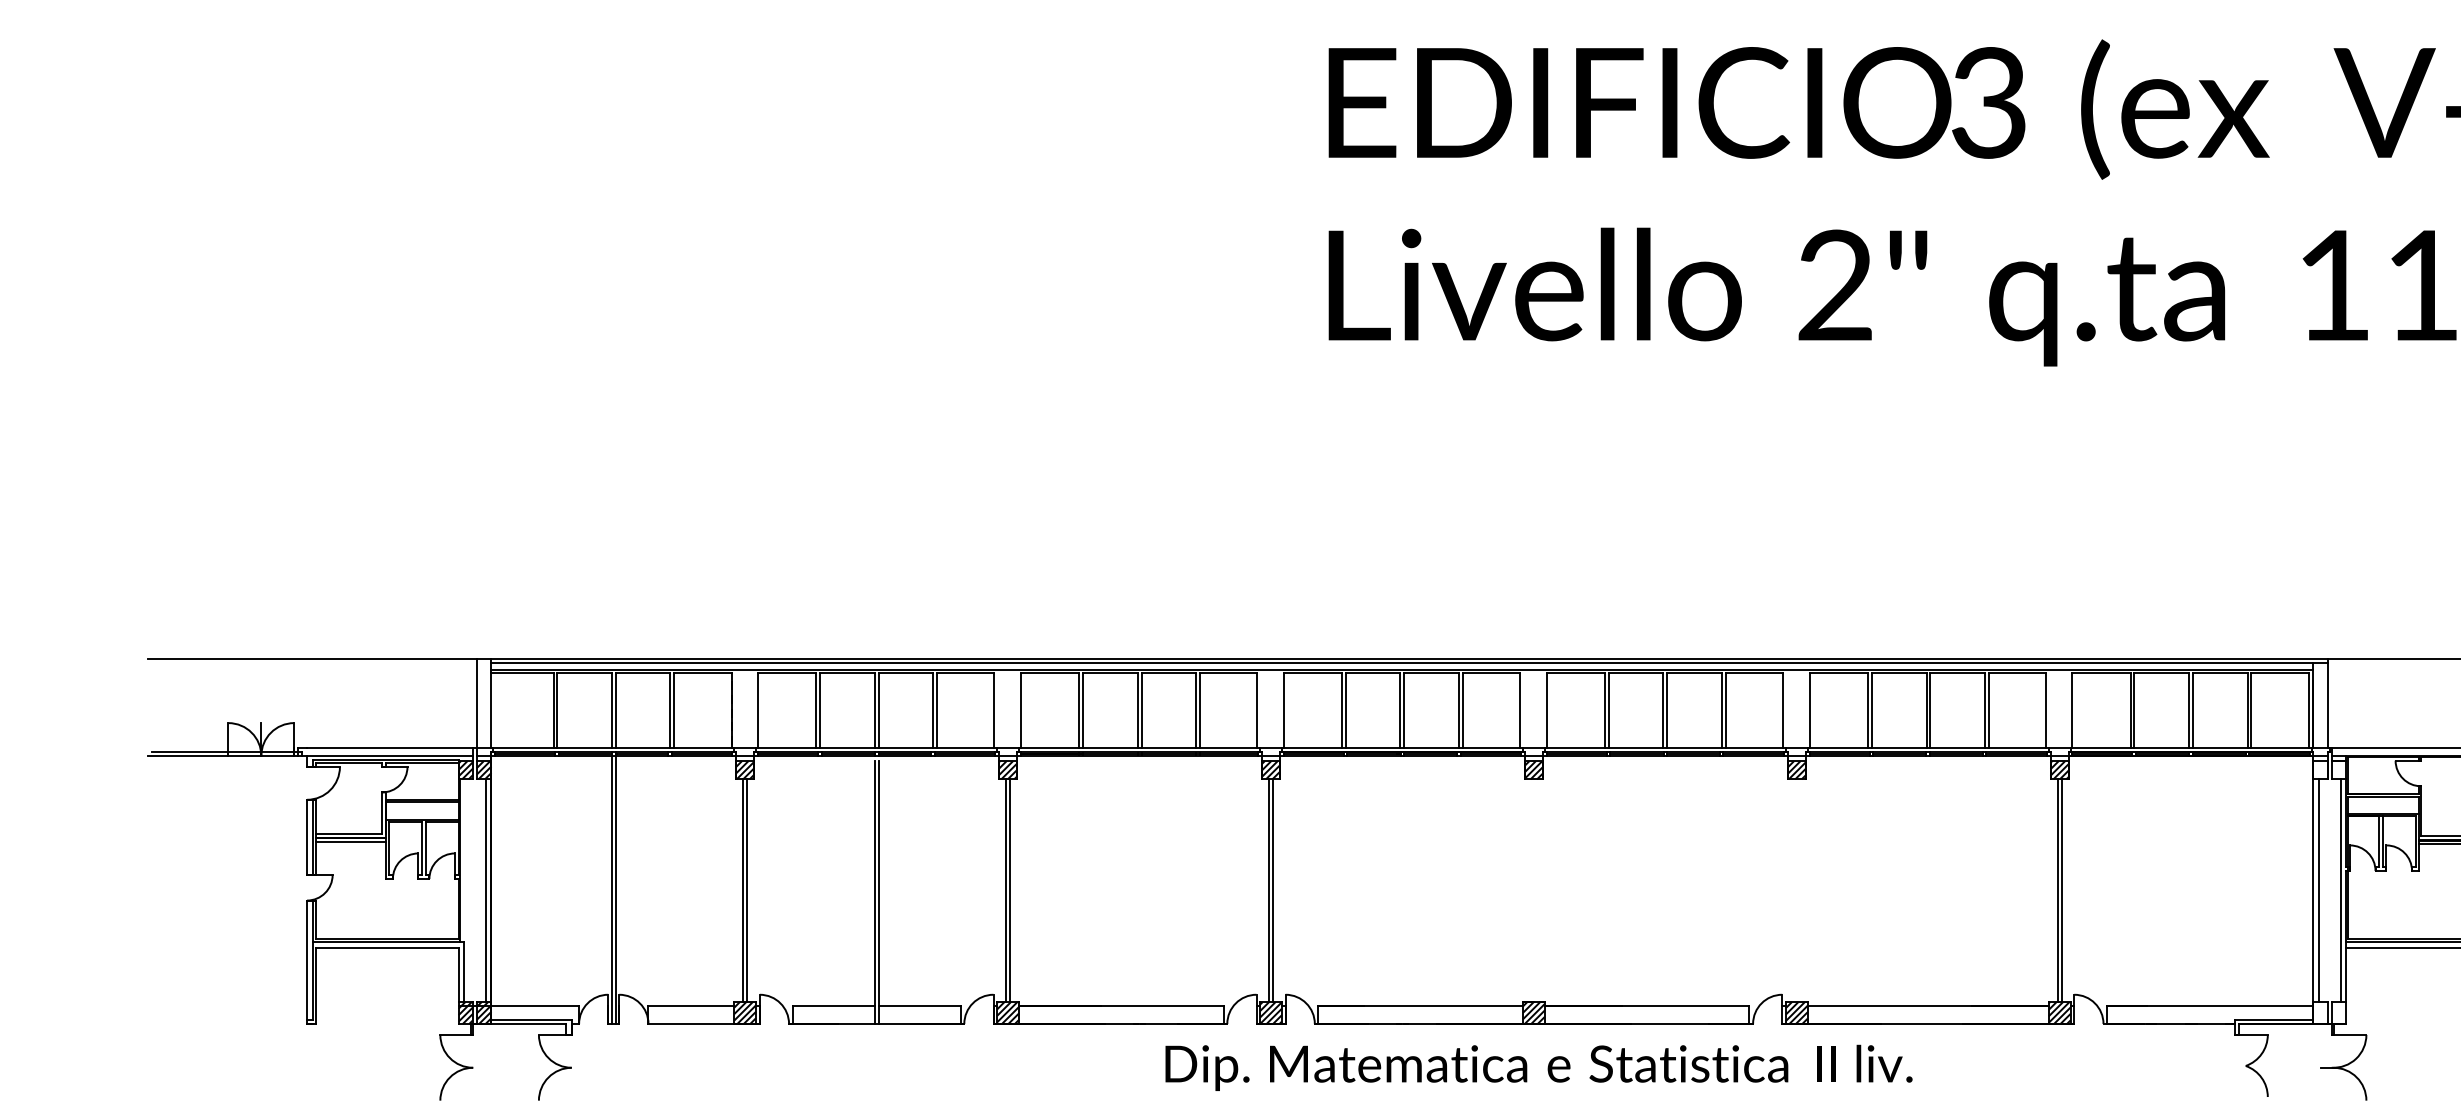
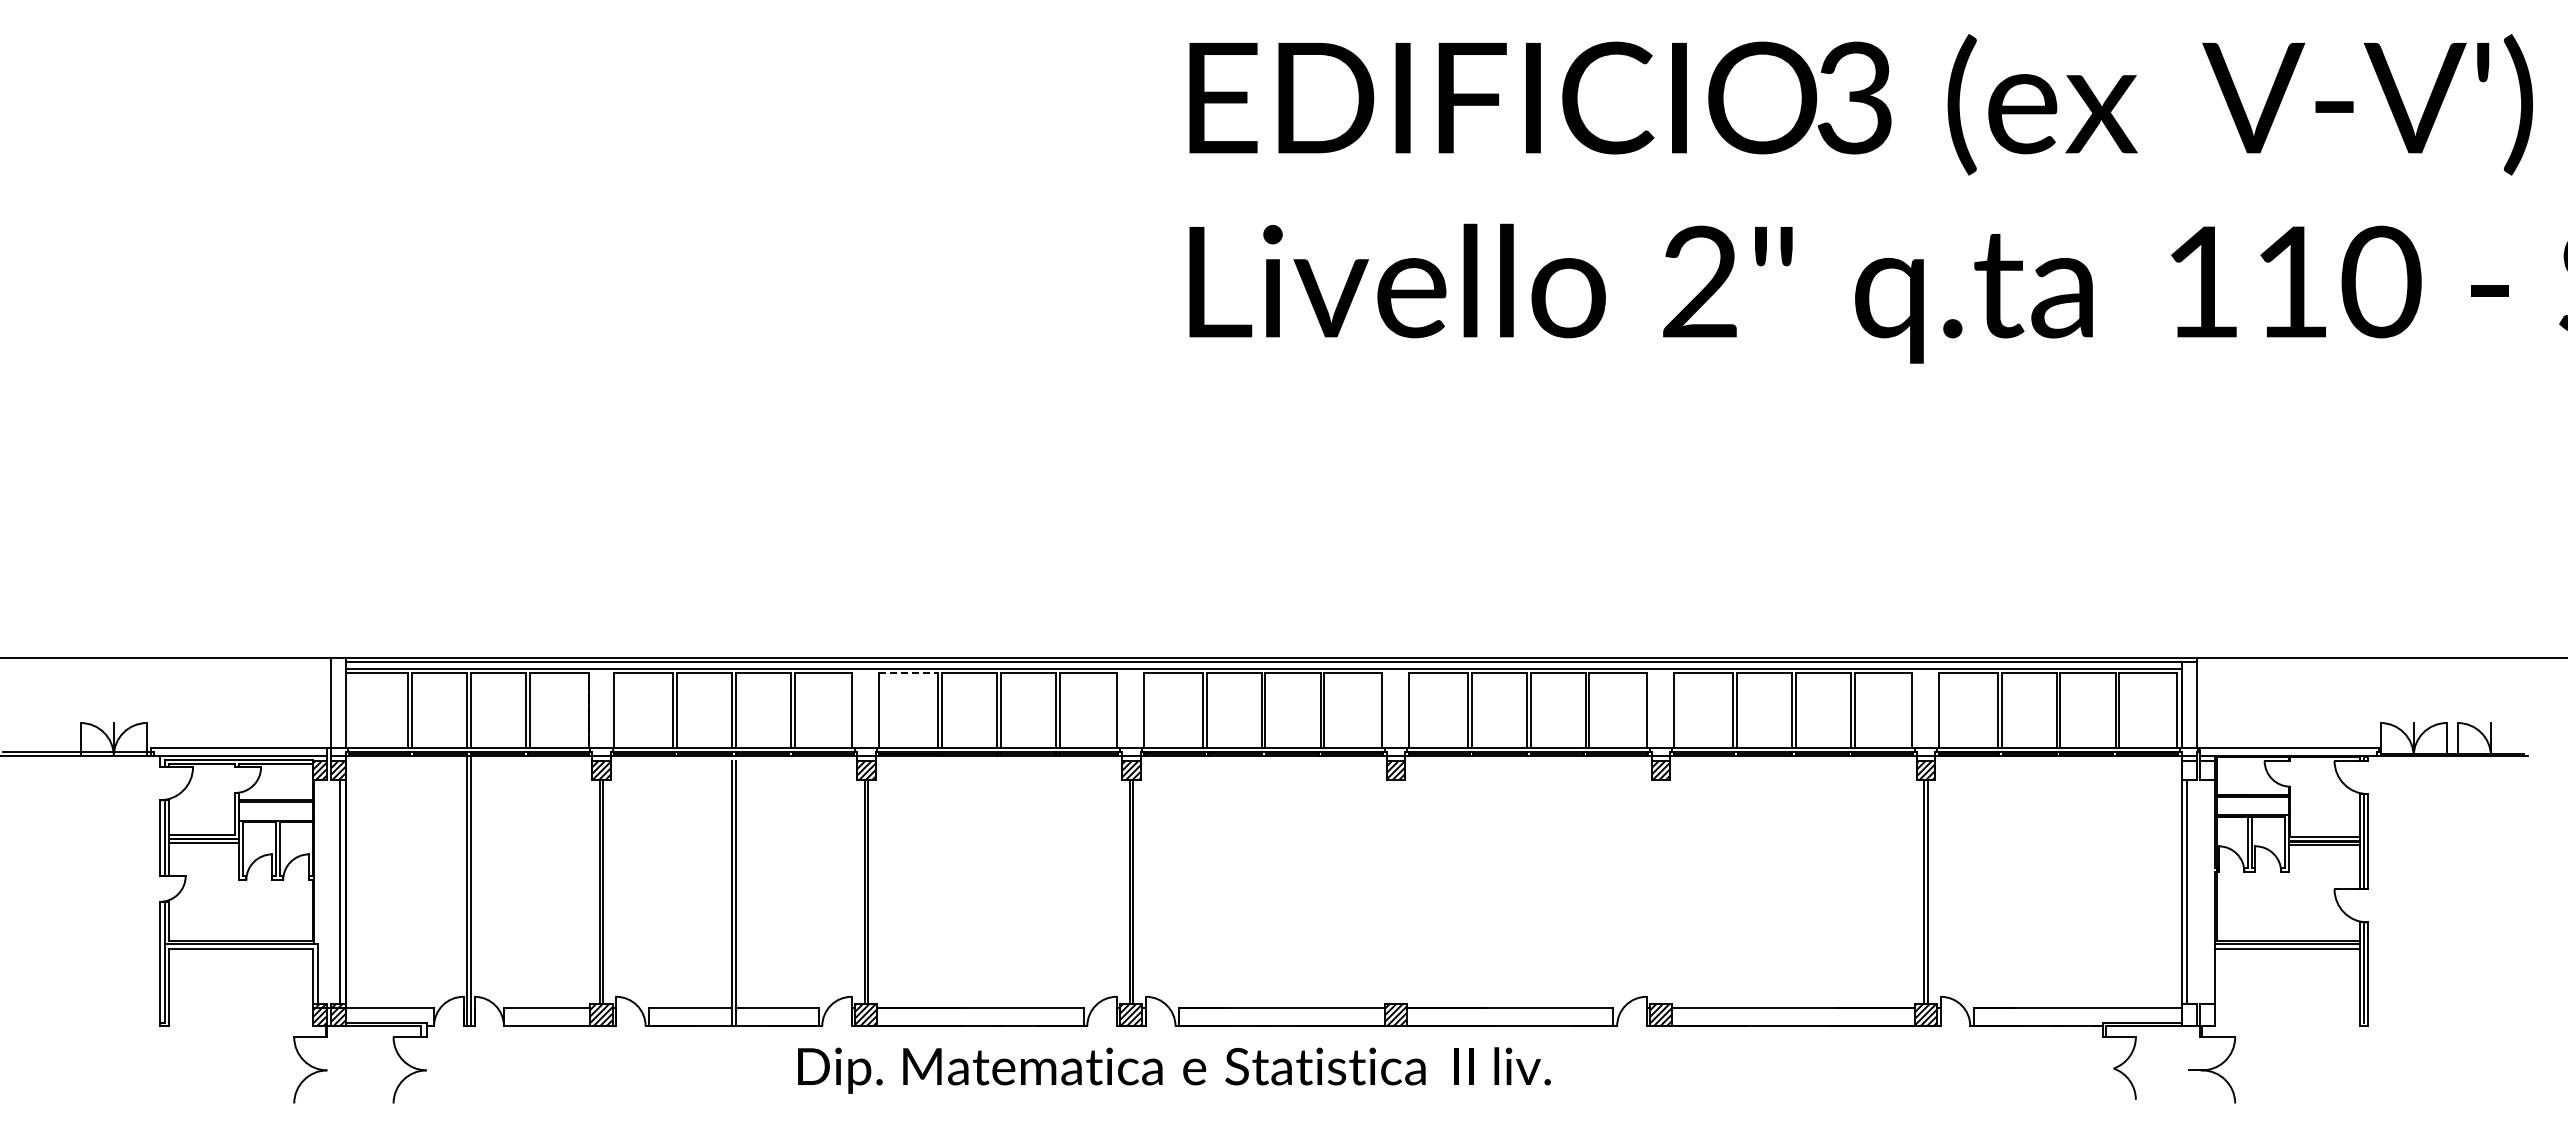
line: (1050, 673) -> (909, 673), solid -> dashed
line: (2340, 890) -> (2209, 891), removed
text: (1539, 1067) -> (1174, 1070), moved

